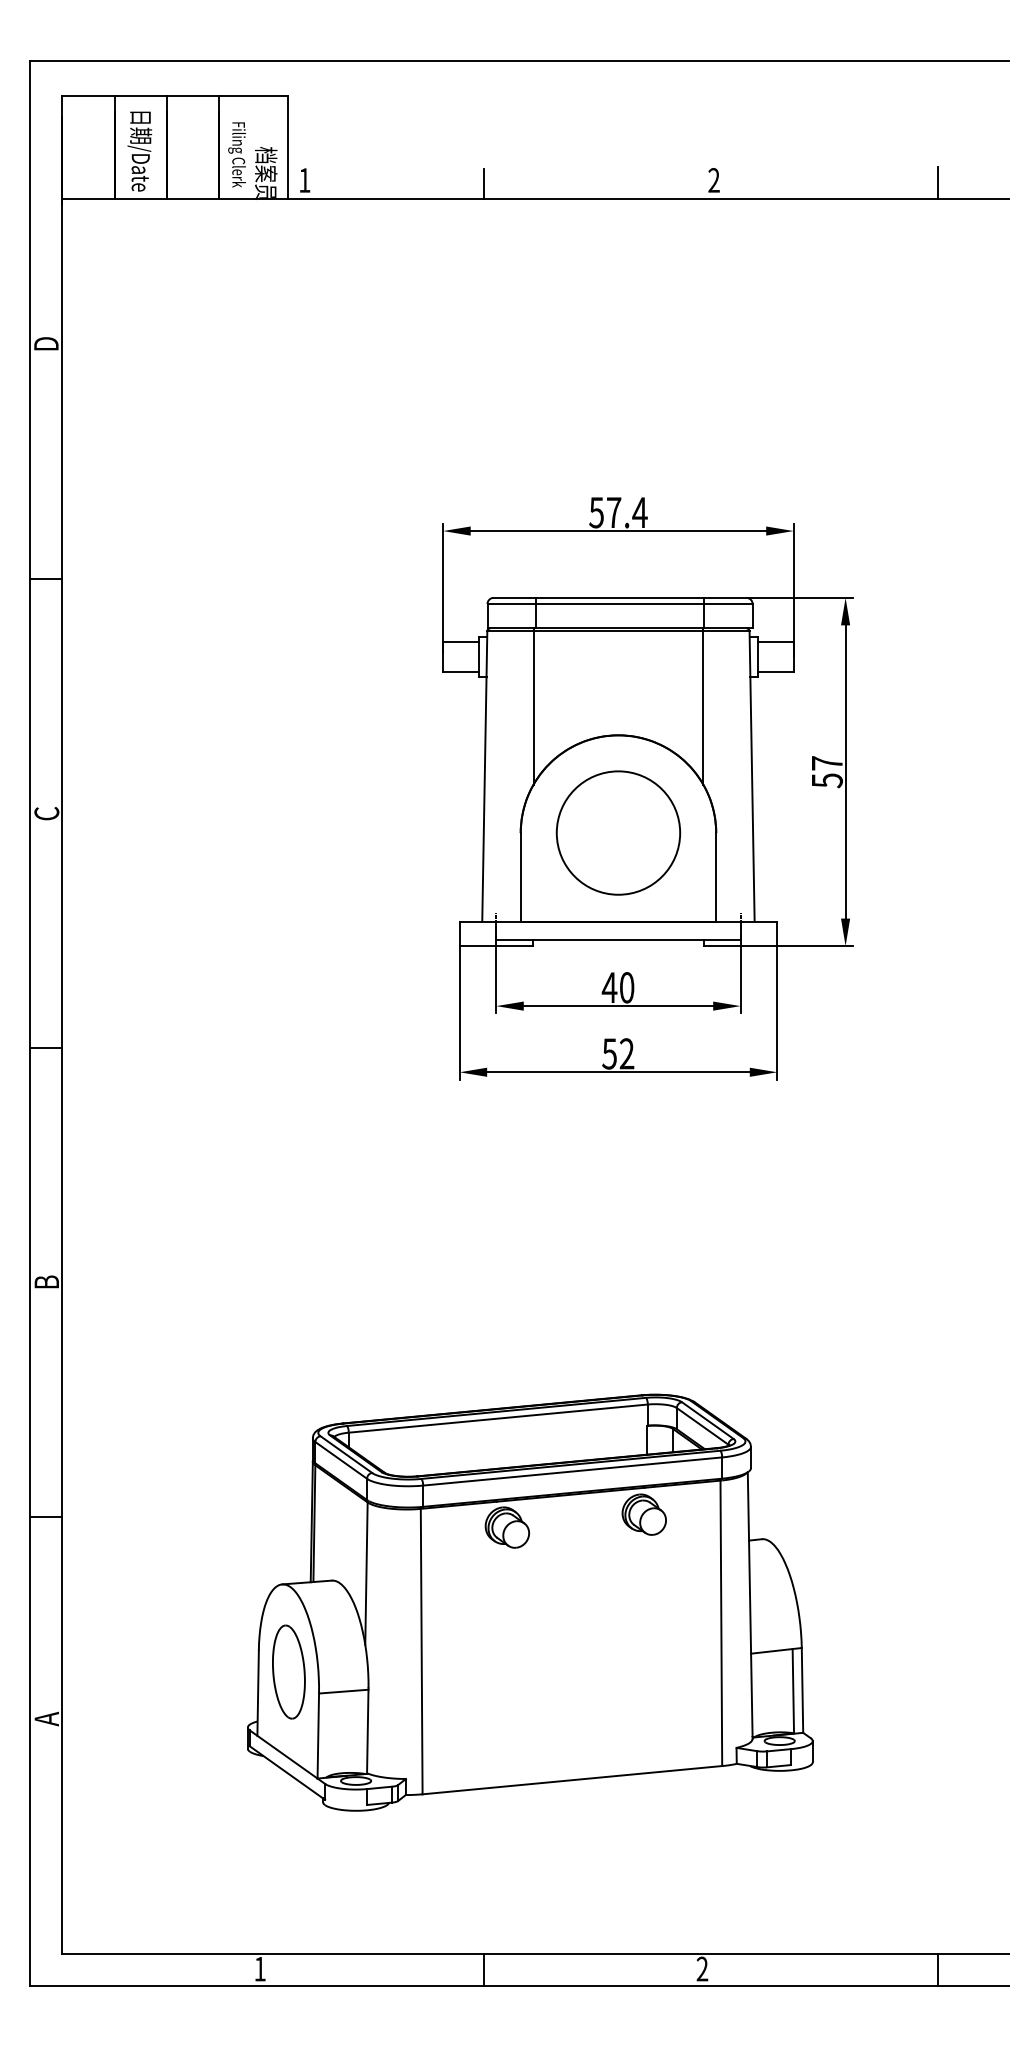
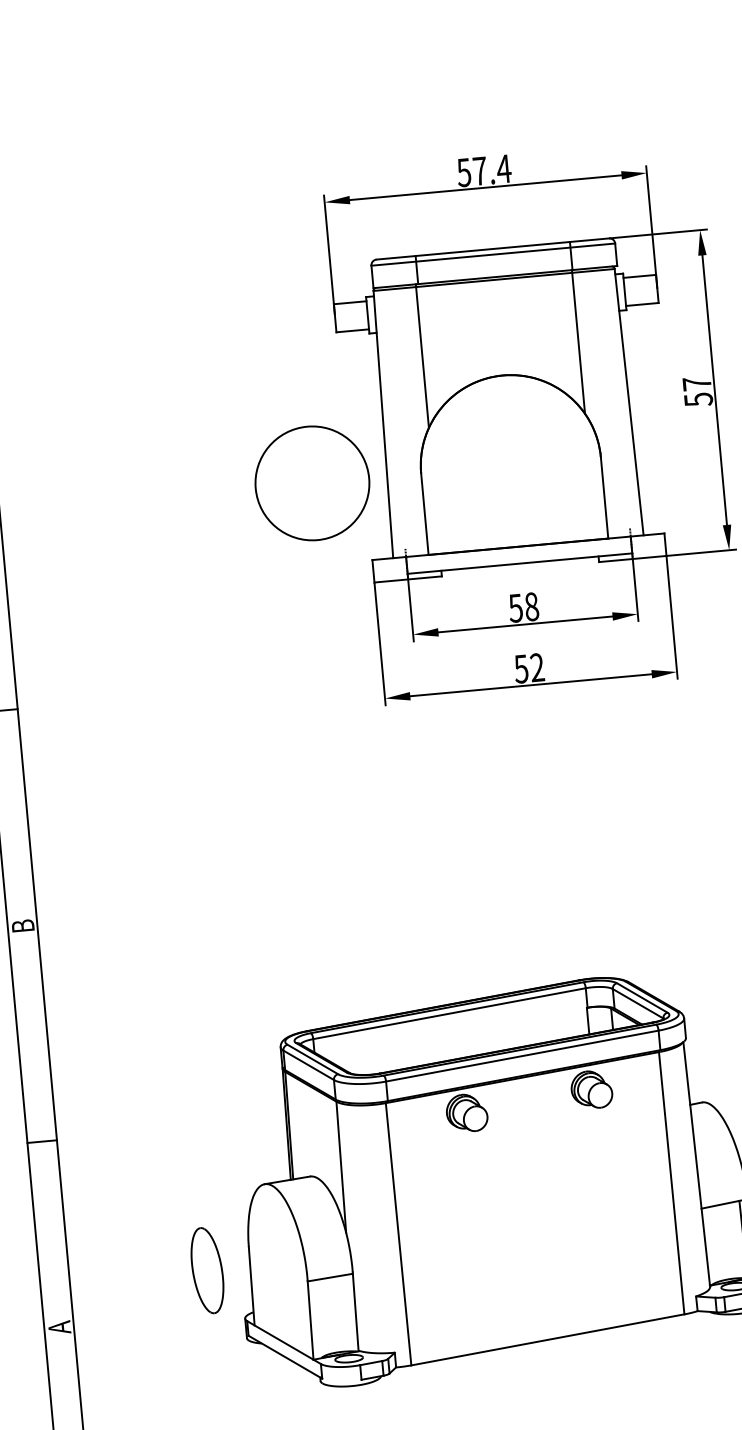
circle: (618, 832) -> (312, 482), moved
text: (617, 987) -> (523, 607), 40 -> 58
part: (288, 1671) -> (207, 1270), moved

